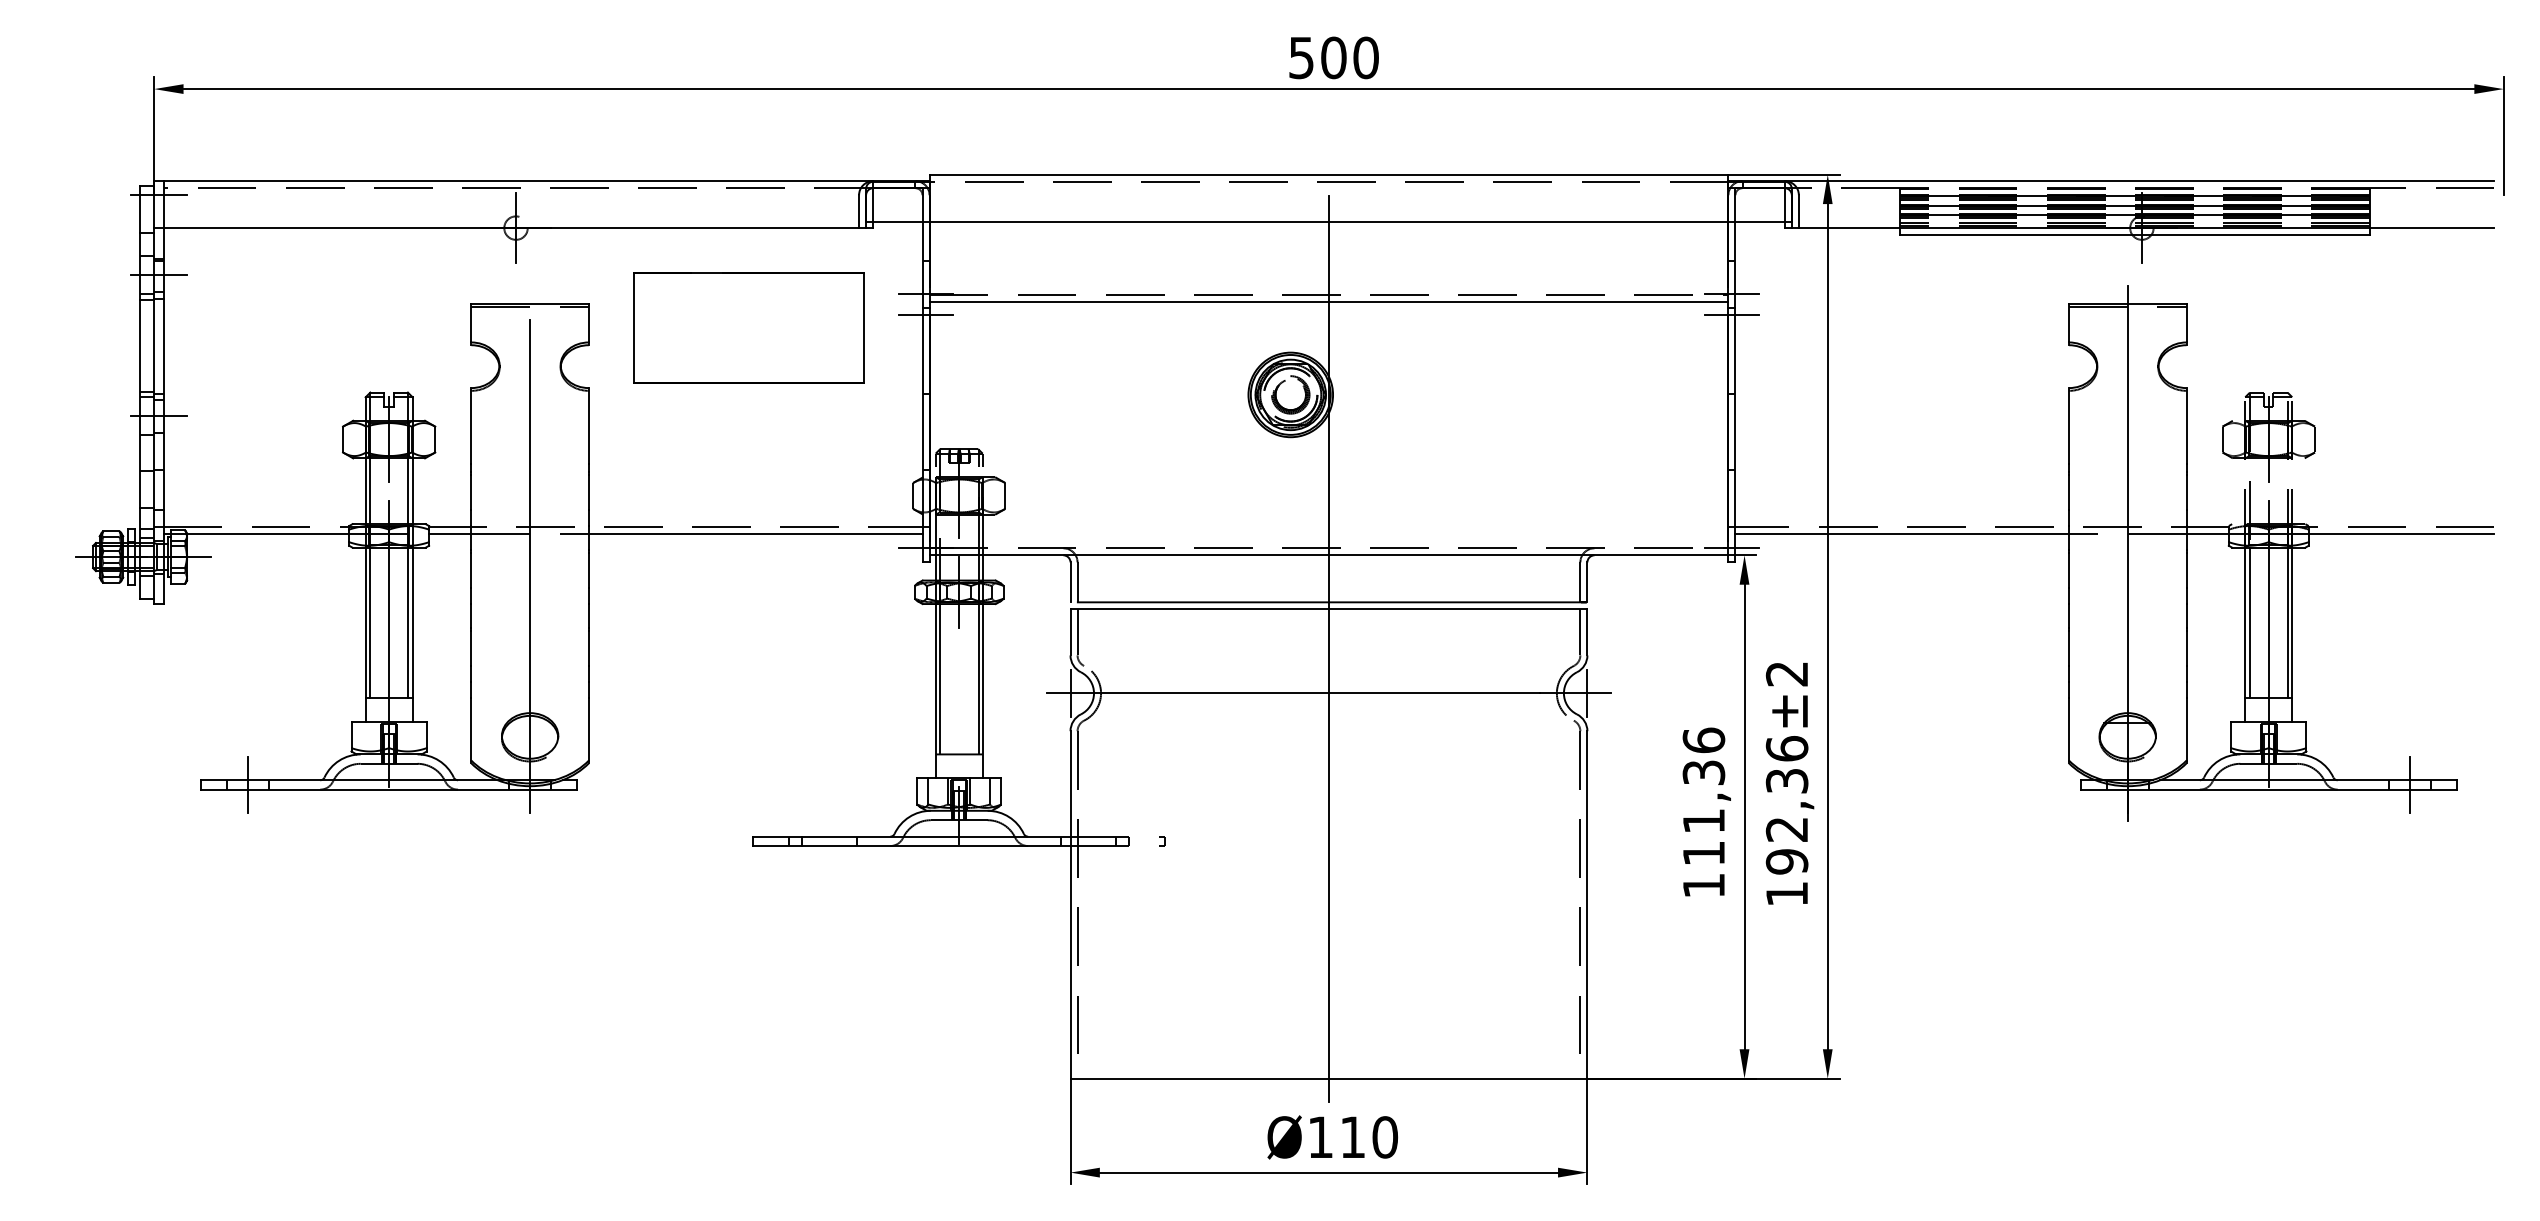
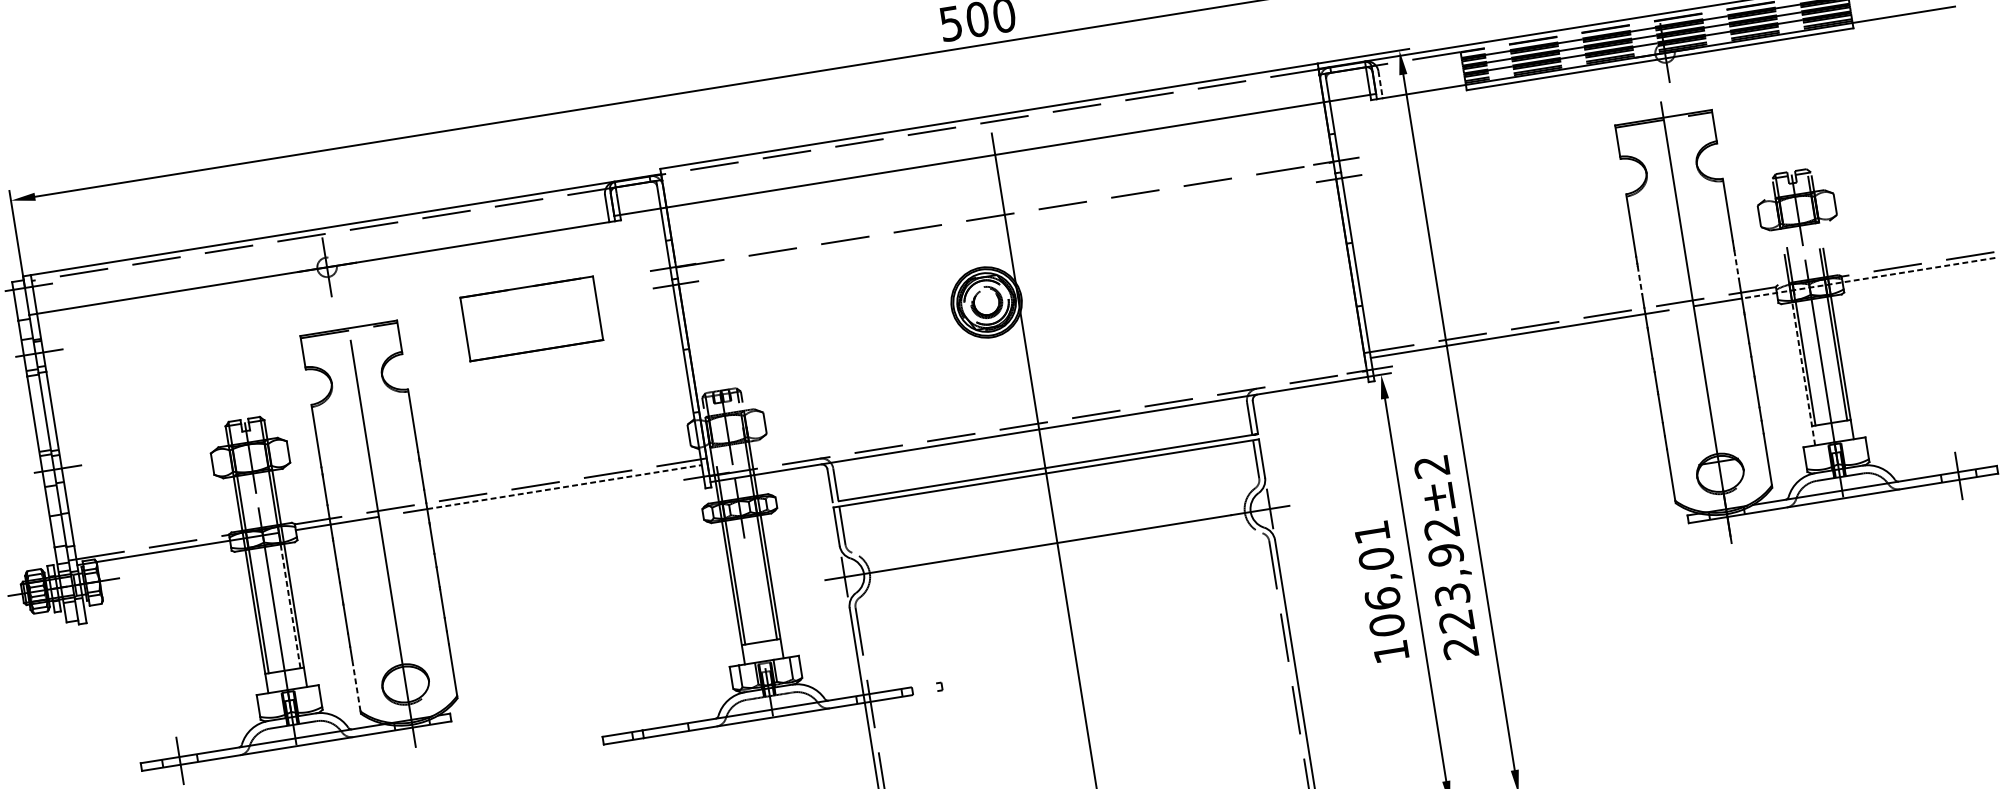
line: (1798, 212) -> (1380, 85), solid -> dashed
line: (1328, 301) -> (1005, 220), removed
part: (748, 327) -> (531, 318), size x0.7
line: (2069, 493) -> (1640, 280), solid -> dashed
line: (2186, 493) -> (1736, 265), solid -> dashed
line: (755, 533) -> (564, 487), solid -> dashed
line: (2340, 533) -> (1868, 278), solid -> dashed
line: (408, 622) -> (290, 606), solid -> dashed
line: (2245, 634) -> (1803, 373), solid -> dashed
line: (471, 728) -> (356, 684), solid -> dashed
text: (1703, 796) -> (1379, 578), 111,36 -> 106,01
text: (1786, 821) -> (1450, 588), 192,36 -> 223,92

